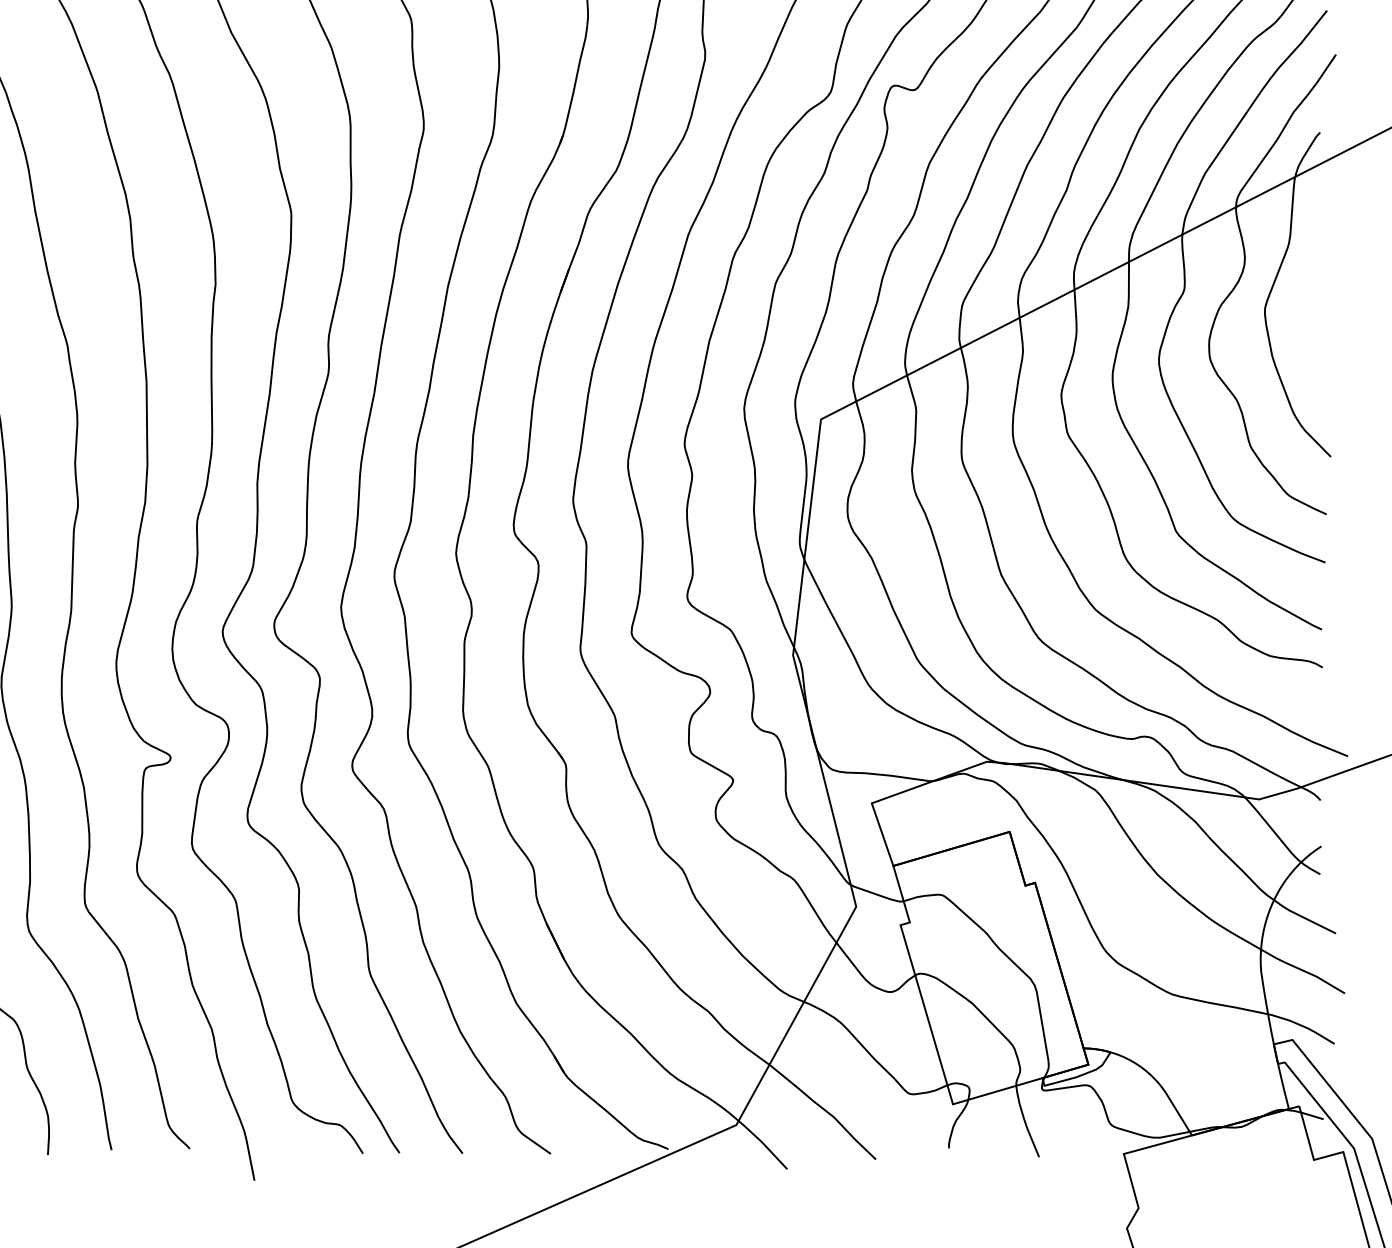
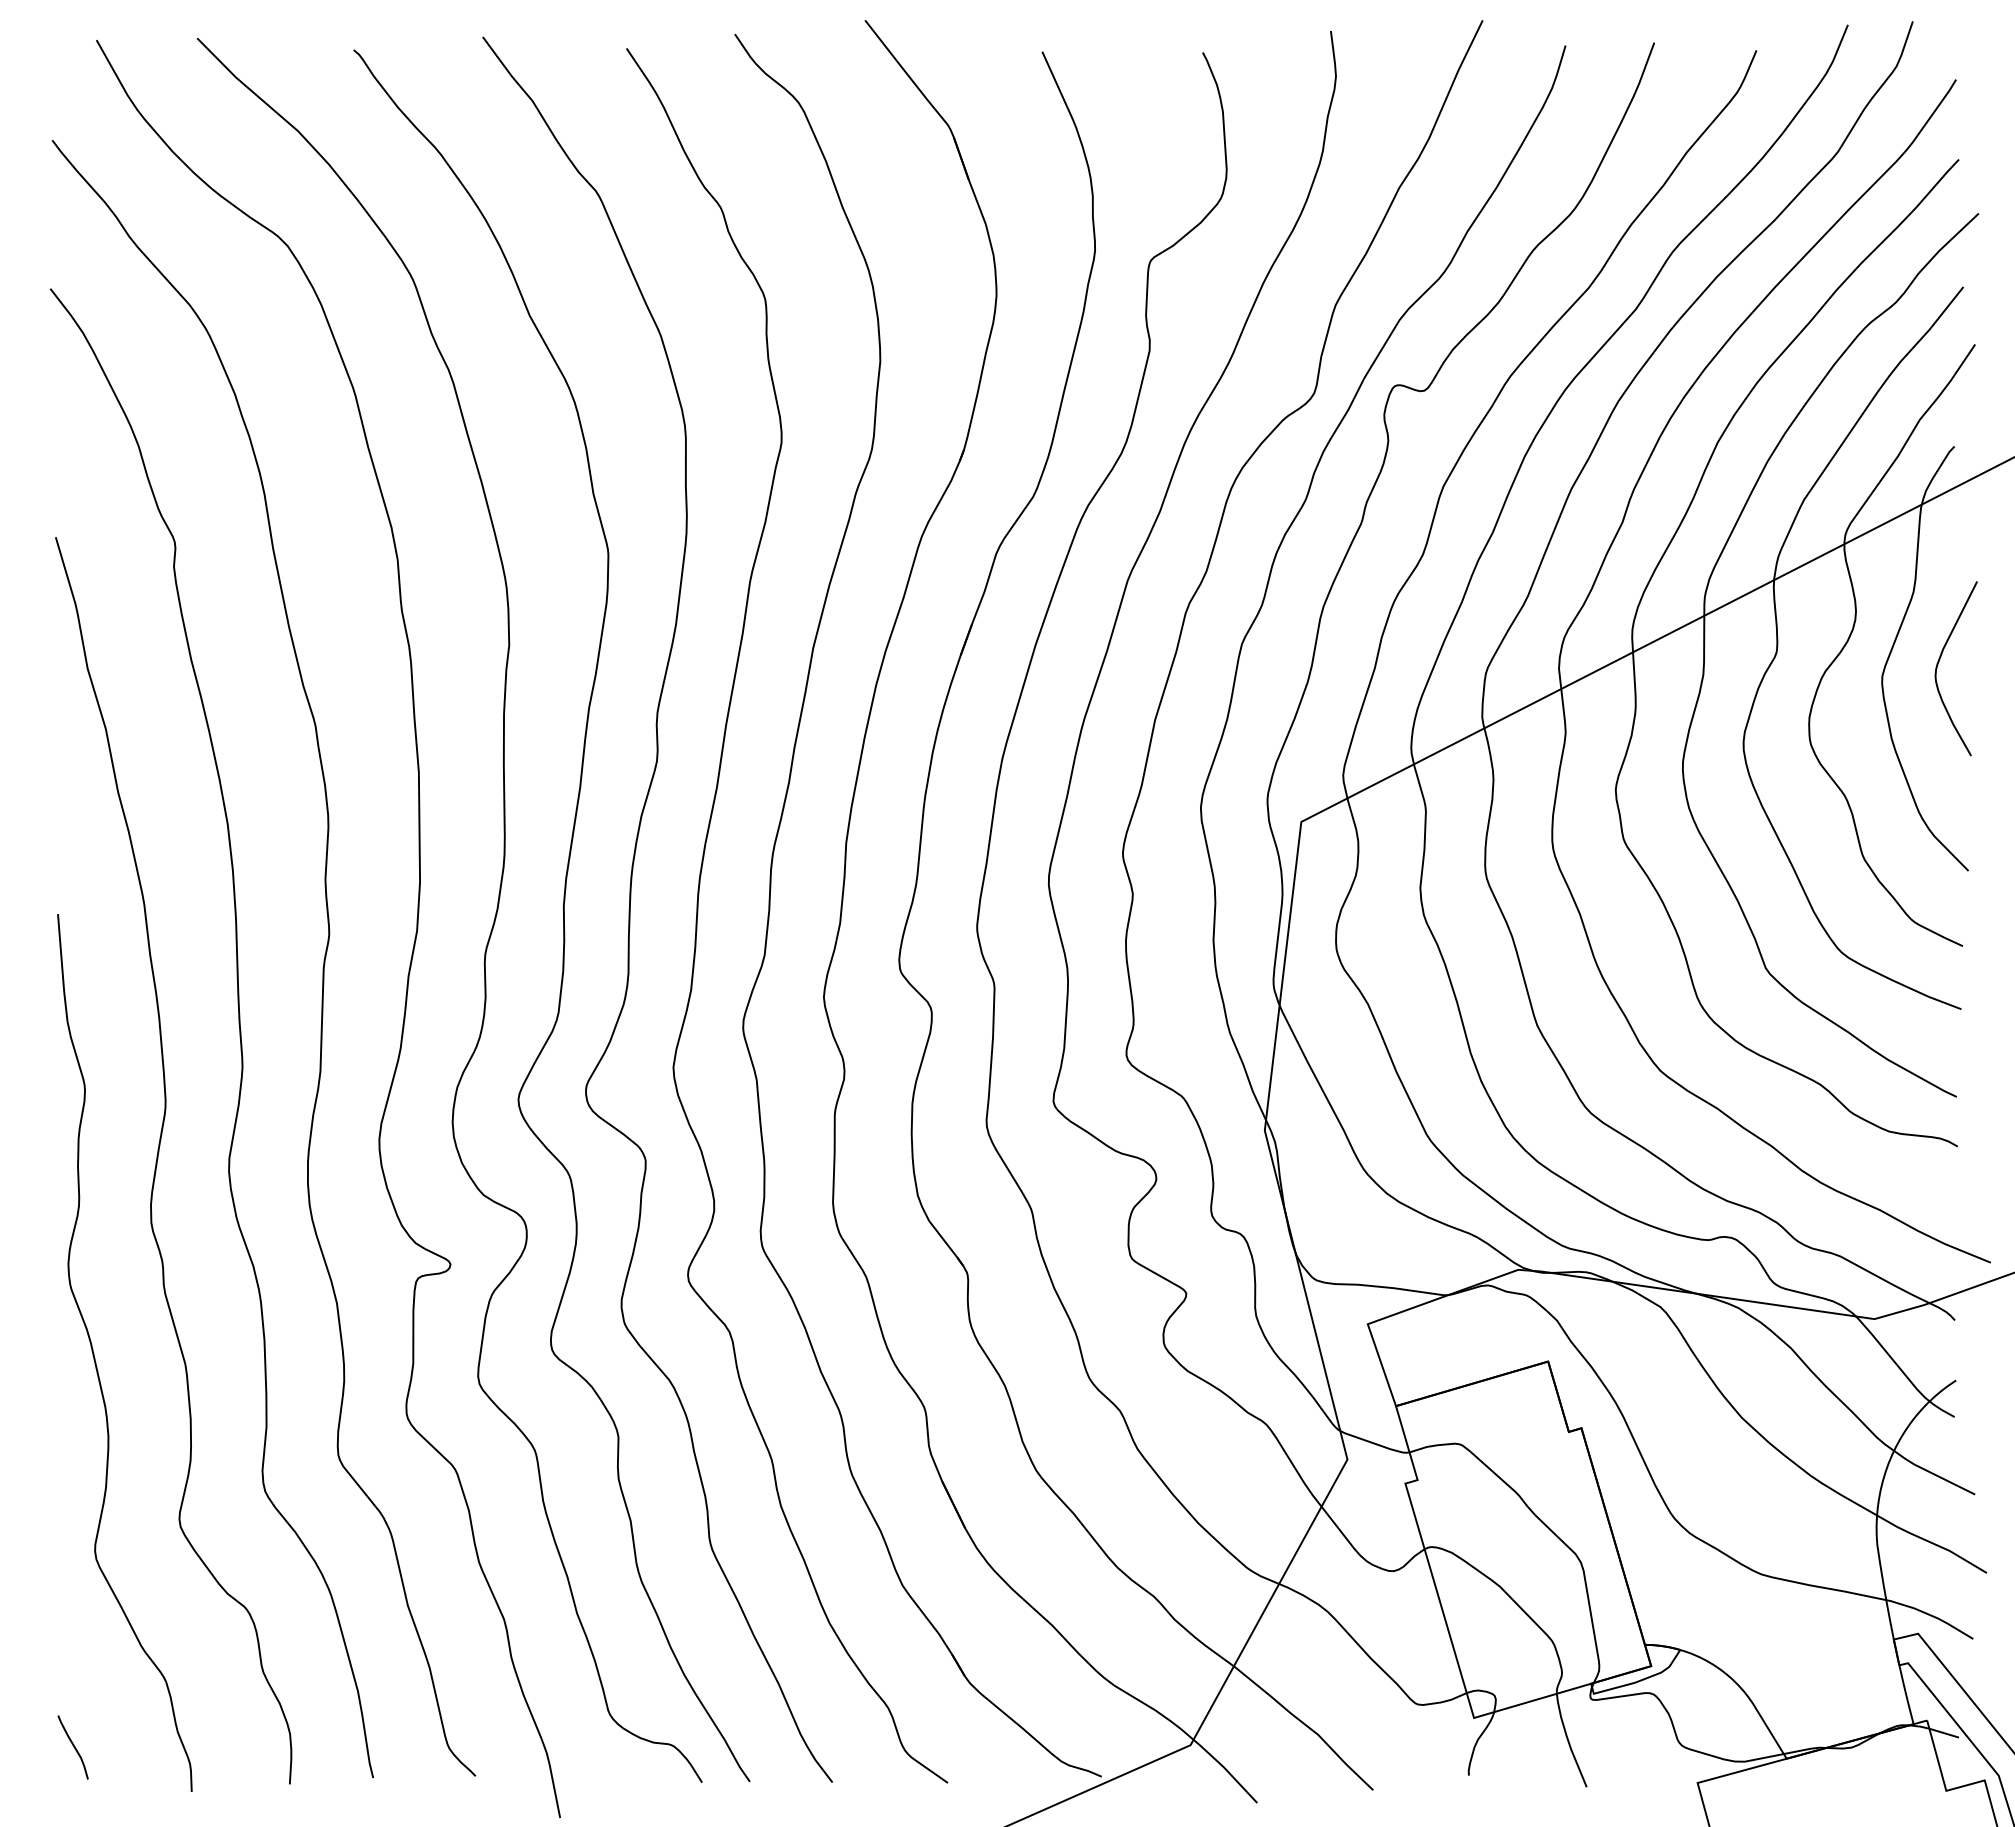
curve: (1308, 297) -> (1939, 662), added

